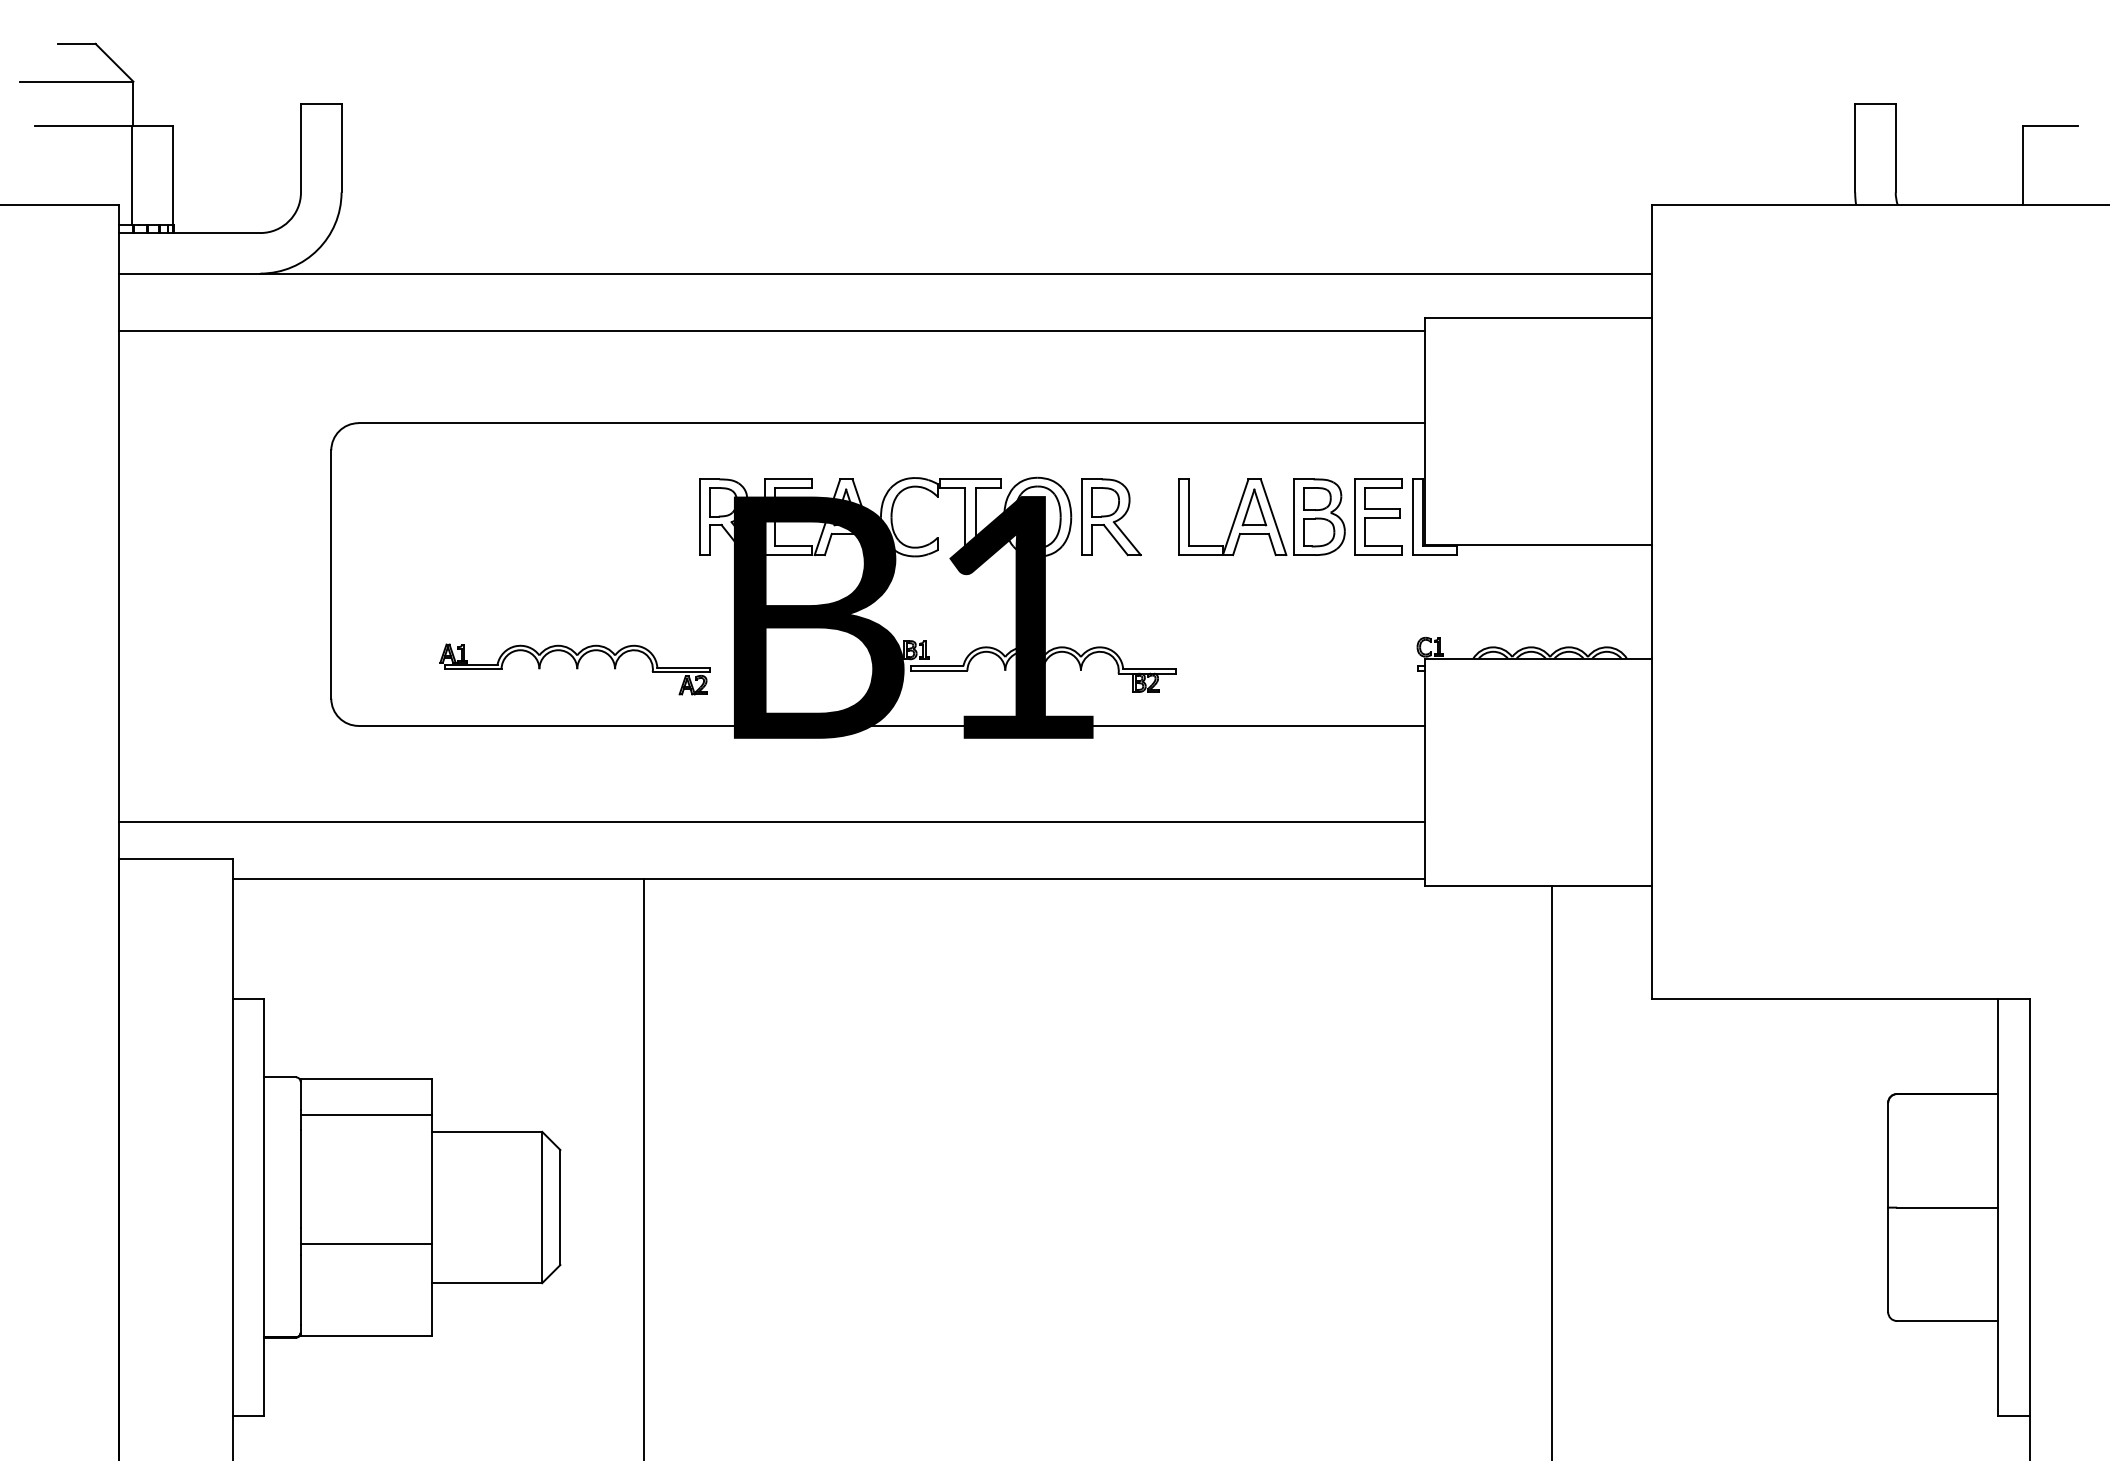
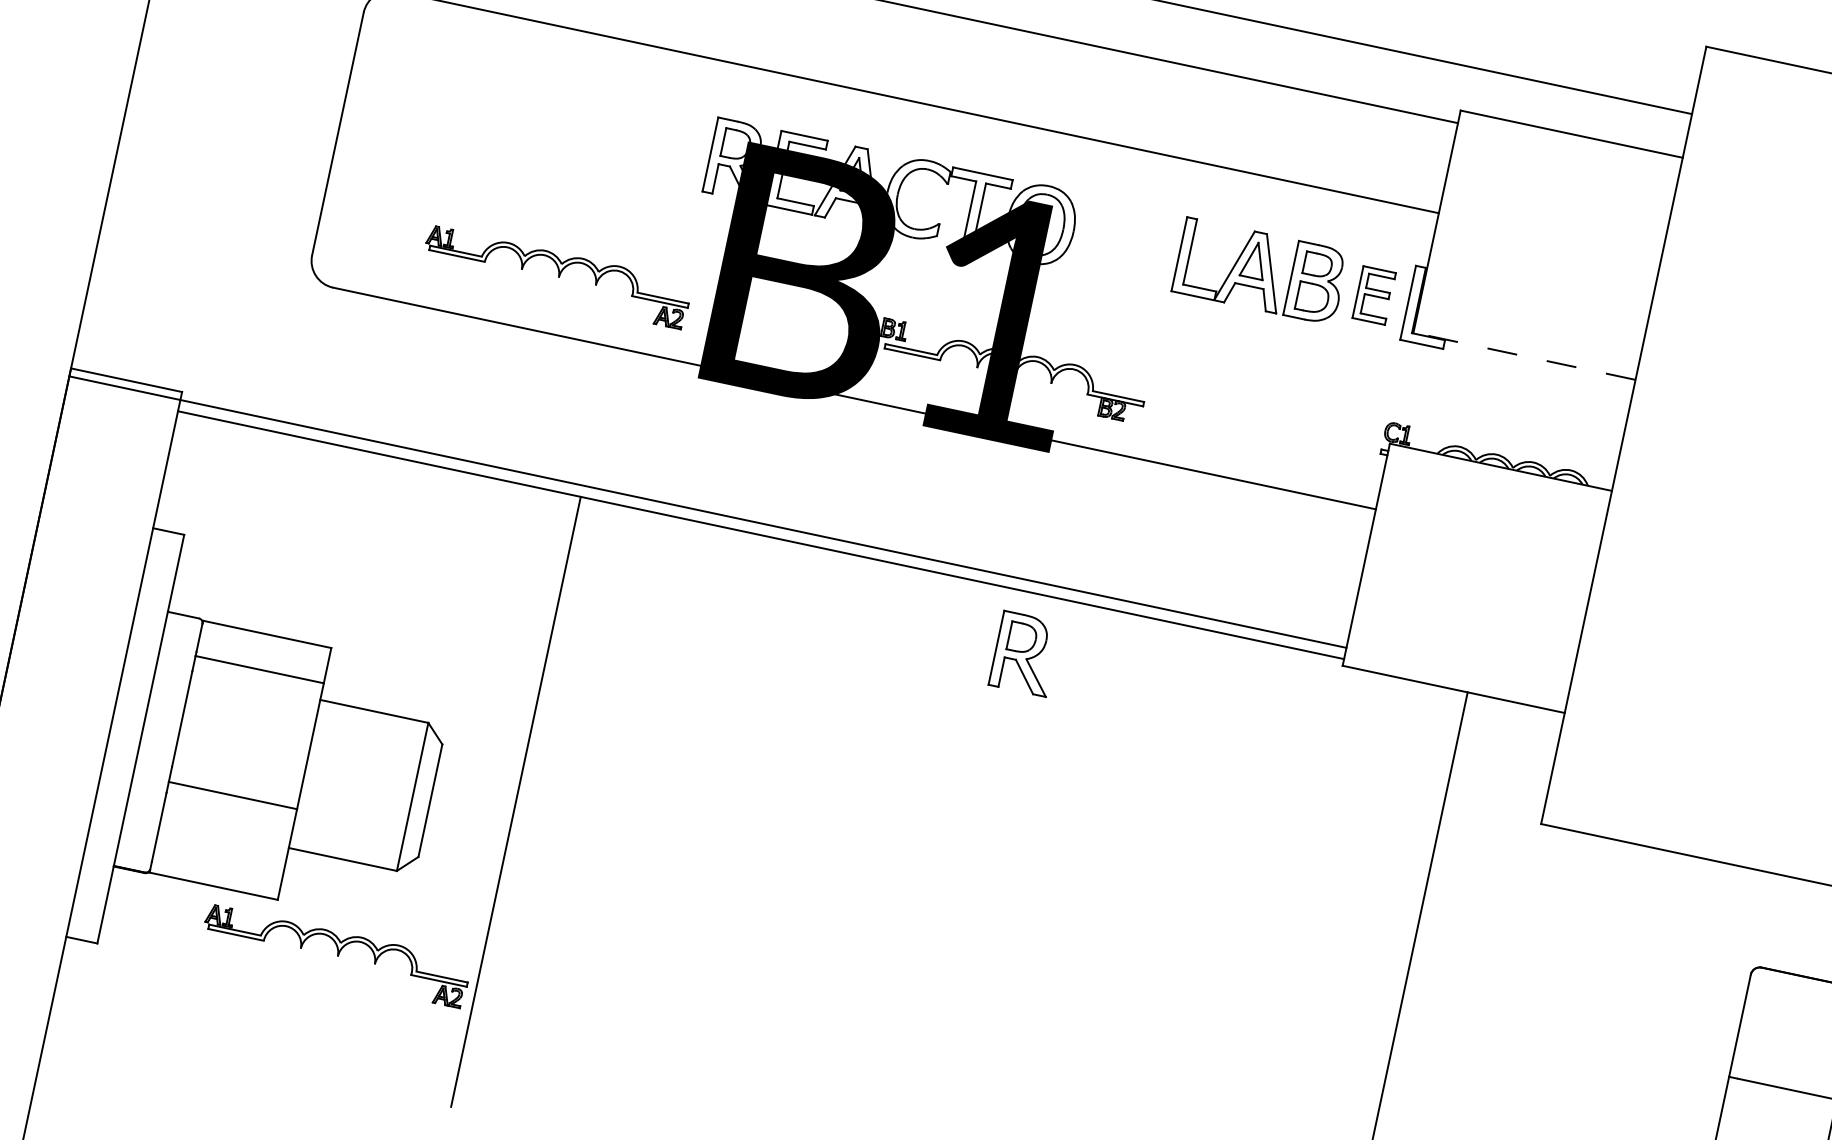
part: (1378, 516) -> (1374, 294), size x0.7
part: (1111, 517) -> (1025, 654), moved
line: (1538, 545) -> (1524, 356), solid -> dashed
line: (771, 821) -> (707, 512), moved
part: (499, 1379) -> (335, 956), added

